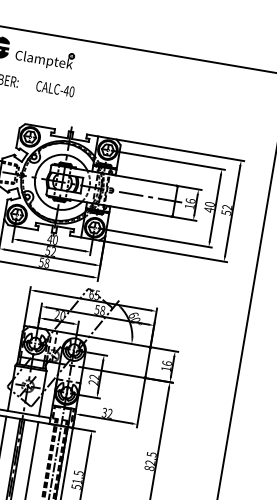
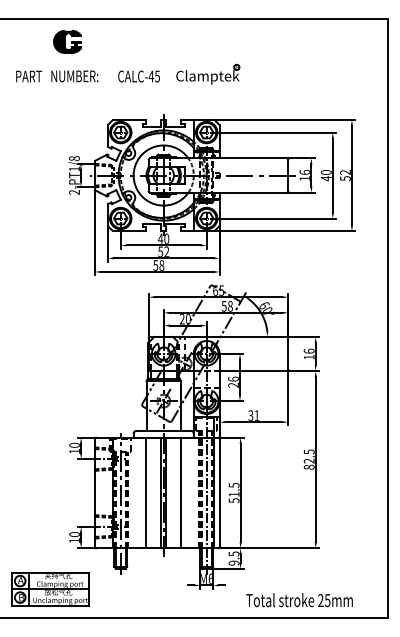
part: (45, 57) -> (208, 73), moved
text: (72, 91) -> (157, 76), CALC-40 -> CALC-45
text: (94, 376) -> (233, 378), 22 -> 26
text: (109, 413) -> (256, 415), 32 -> 31

